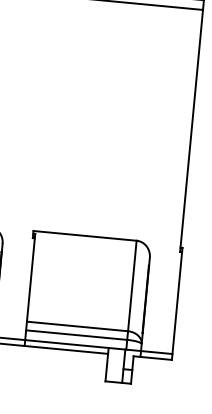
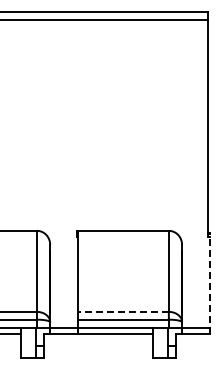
line: (177, 303) -> (210, 283), solid -> dashed
line: (77, 325) -> (123, 311), solid -> dashed

